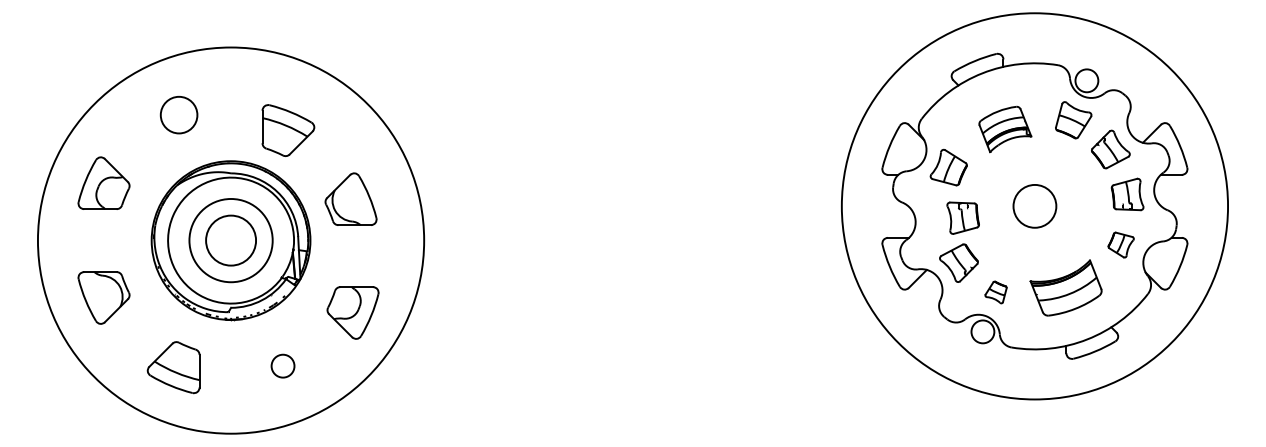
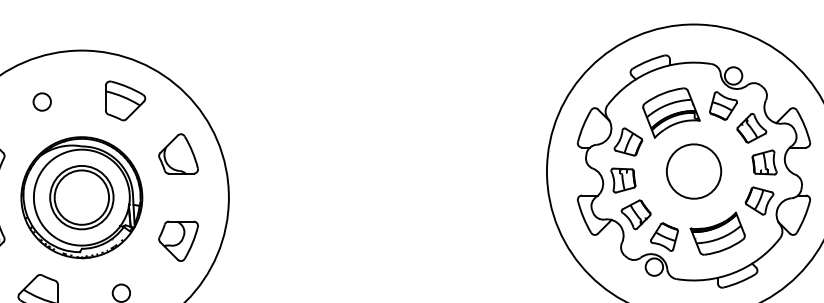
circle: (178, 114) -> (41, 101), size x0.62
part: (1005, 129) -> (671, 113), size x1.43
part: (288, 130) -> (125, 100), moved
part: (350, 198) -> (178, 153), moved
circle: (1034, 206) -> (693, 171), size x1.67
part: (962, 217) -> (622, 180), moved
circle: (230, 240) -> (81, 197), size x1.43
part: (1121, 244) -> (759, 200), size x1.43
part: (995, 292) -> (663, 237), size x1.67
part: (352, 312) -> (178, 240), moved

